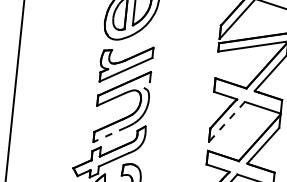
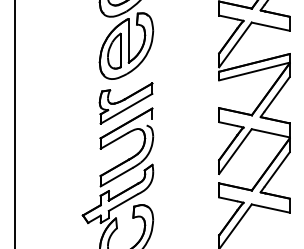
line: (226, 121) -> (235, 151), dashed -> solid
line: (109, 135) -> (116, 177), dashed -> solid

